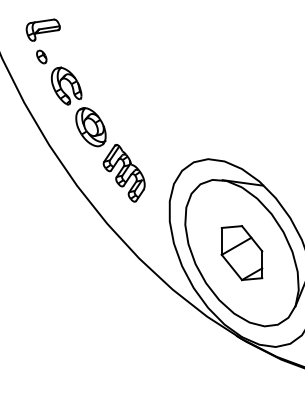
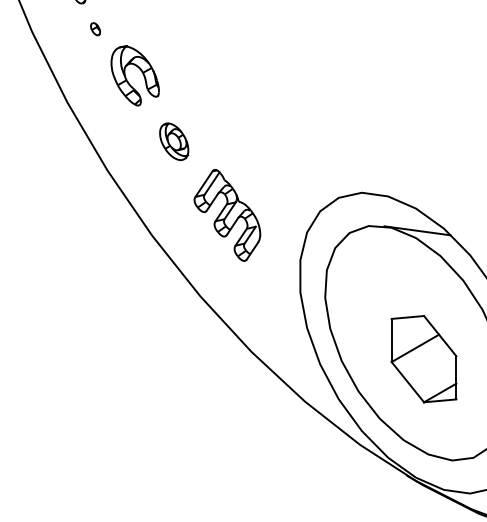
part: (41, 56) -> (94, 28), size x0.6
part: (90, 127) -> (173, 142), size x0.6
part: (241, 253) -> (423, 359), moved

